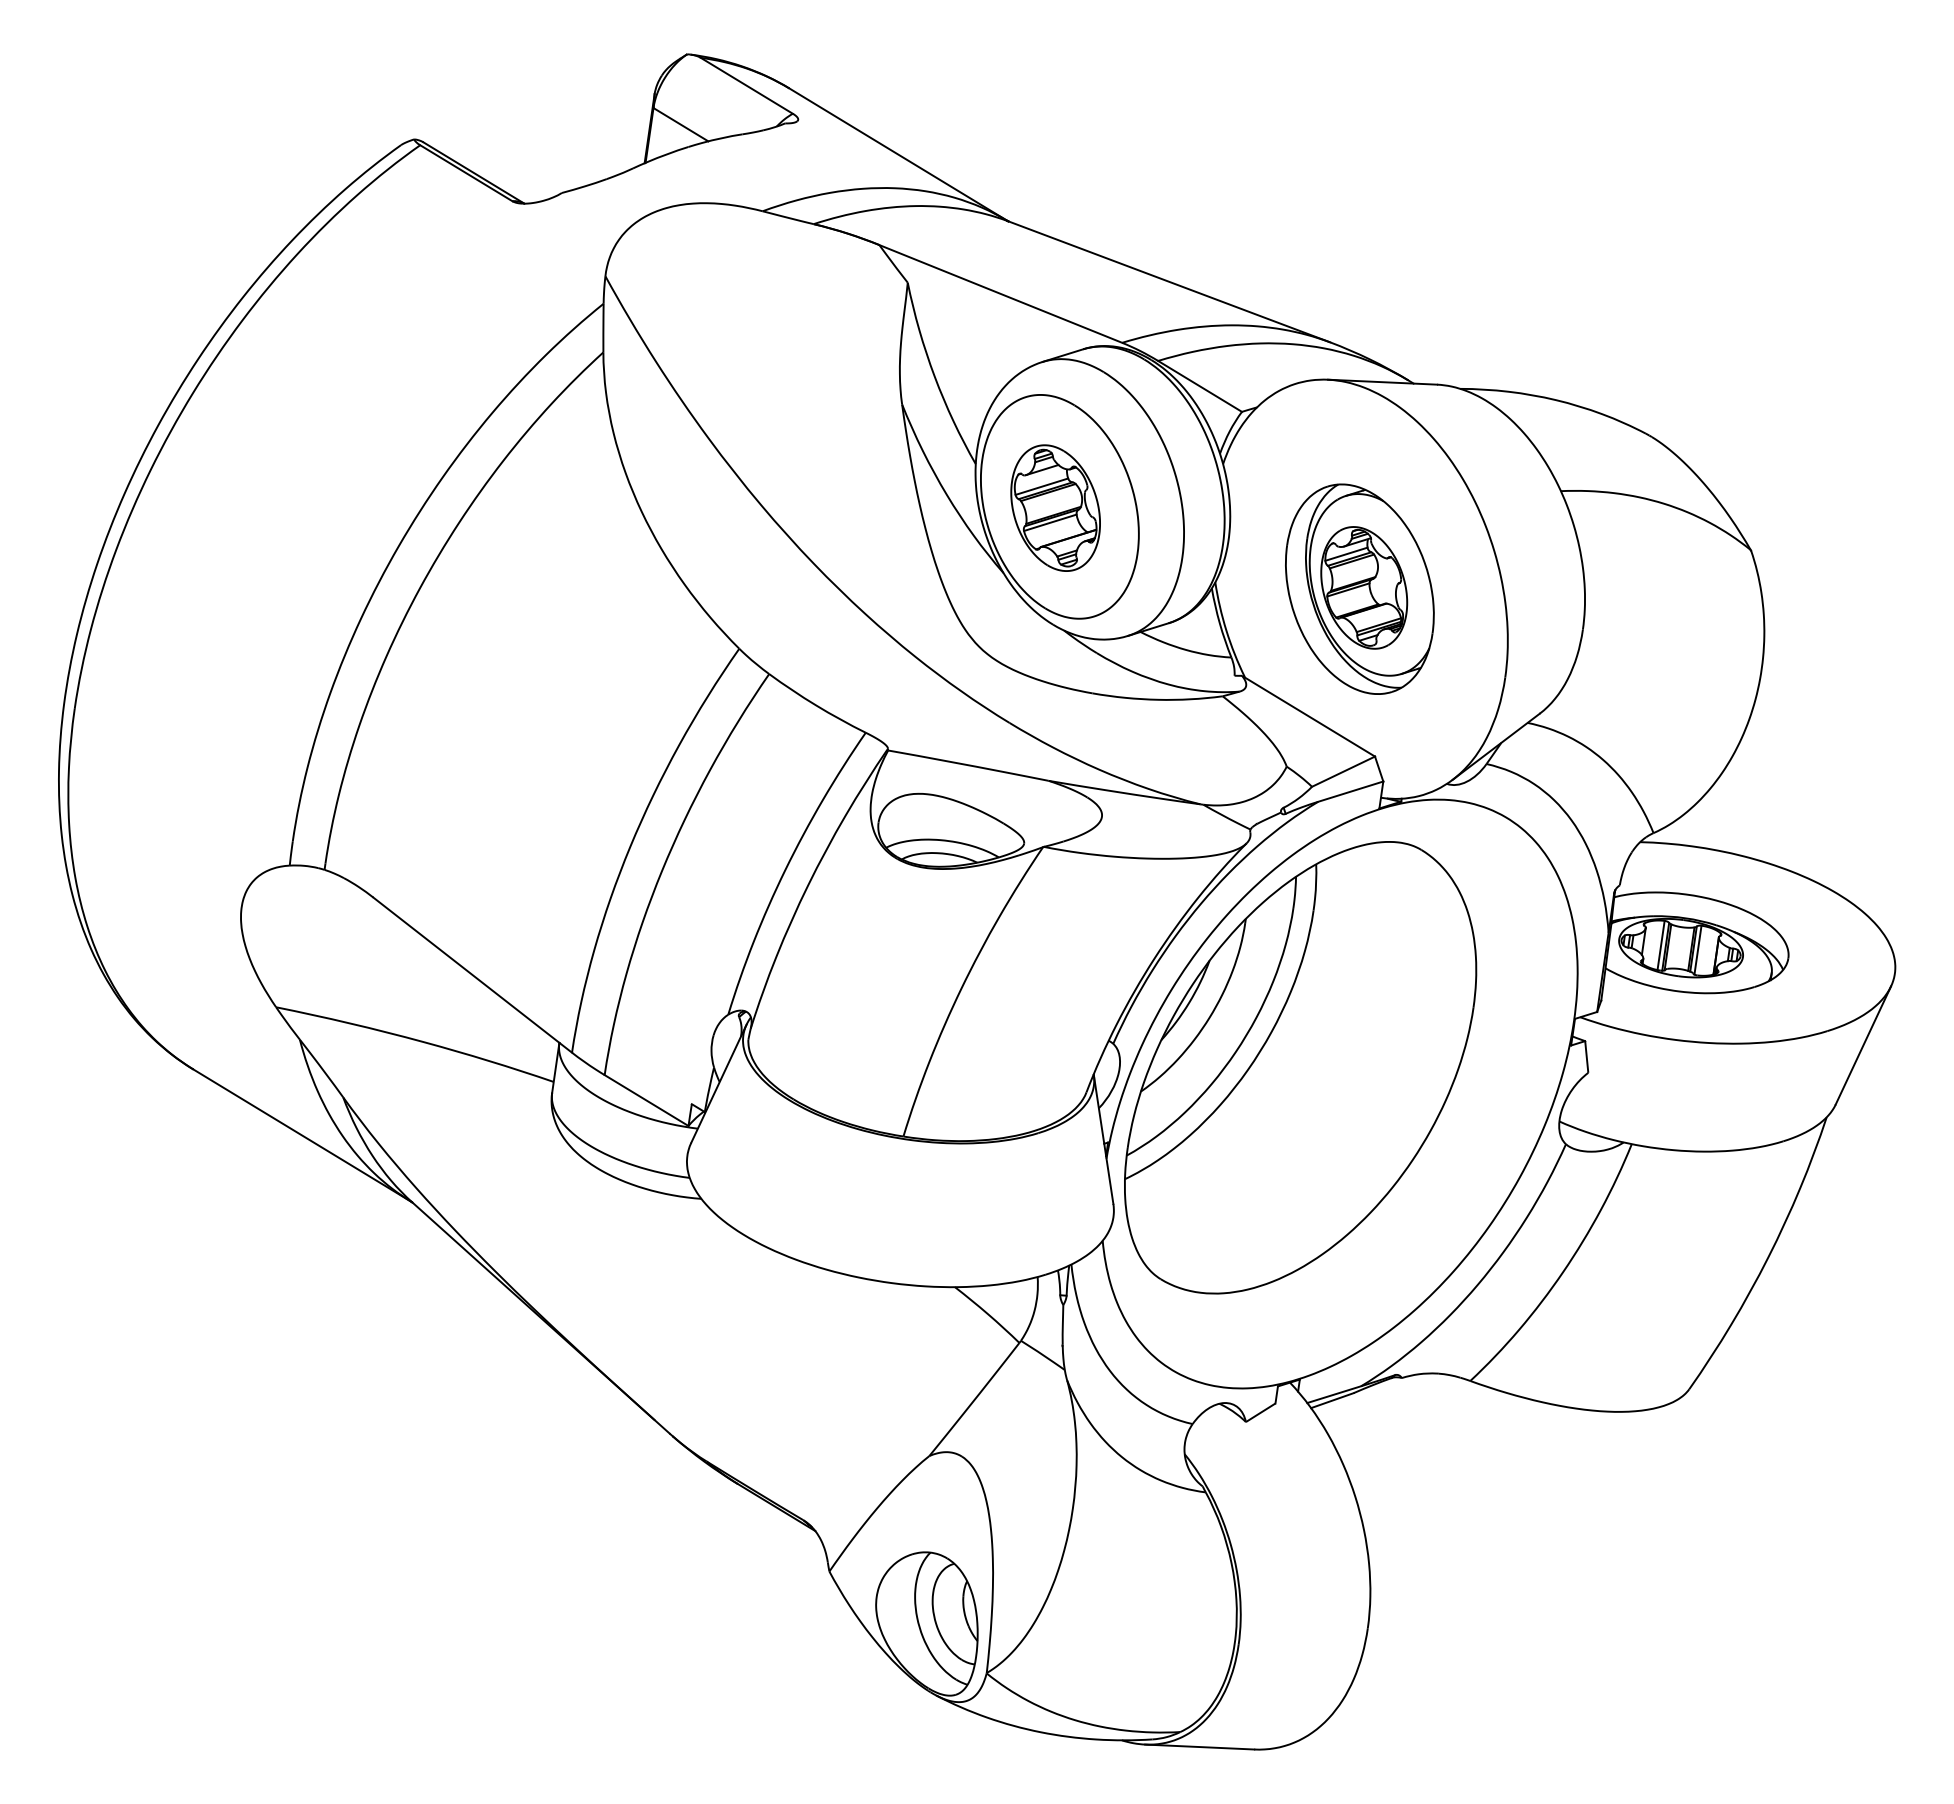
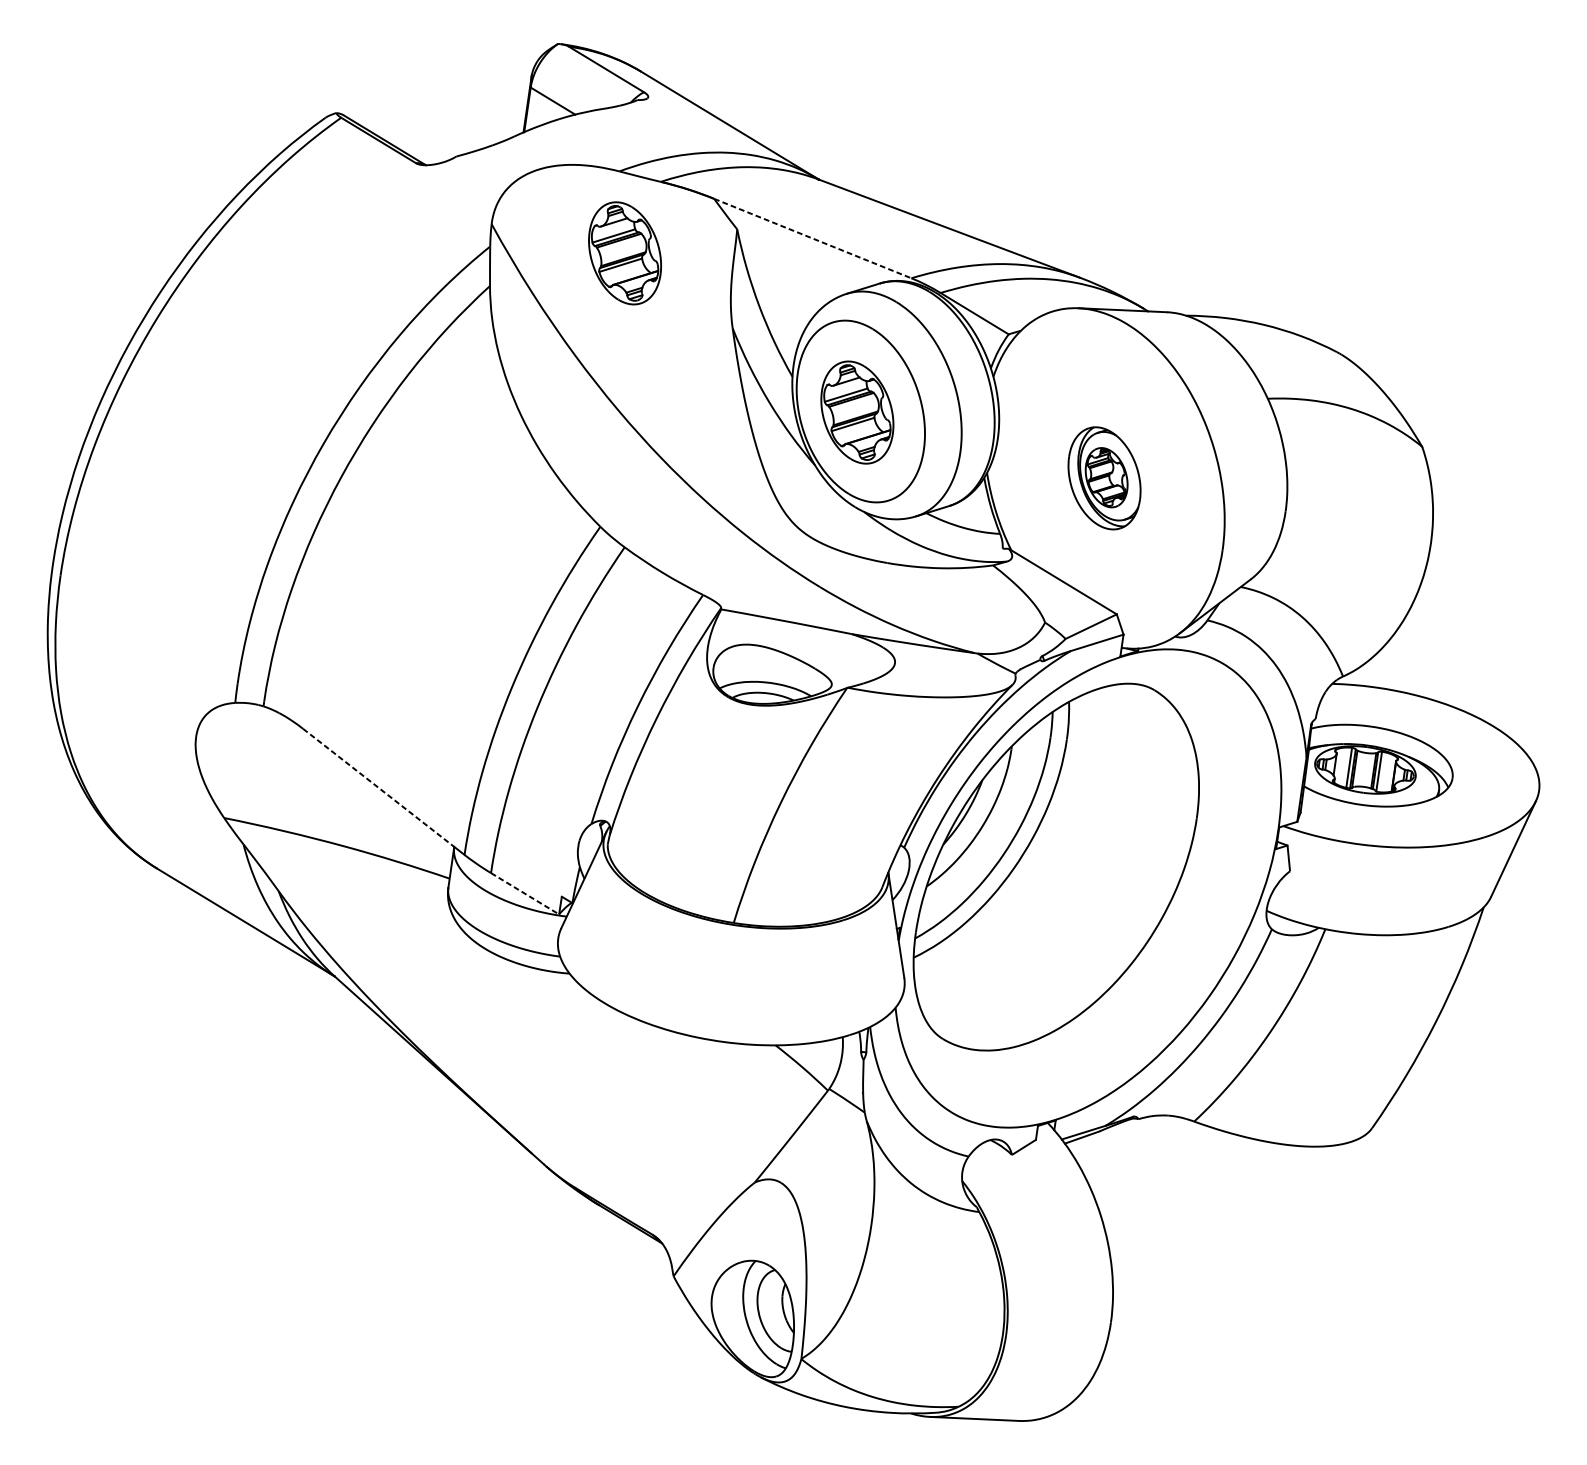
line: (1000, 293) -> (812, 238), solid -> dashed
part: (769, 311) -> (624, 252), added
part: (1359, 588) -> (1104, 477), size x0.6
line: (466, 970) -> (378, 788), solid -> dashed
line: (647, 1100) -> (525, 893), solid -> dashed

